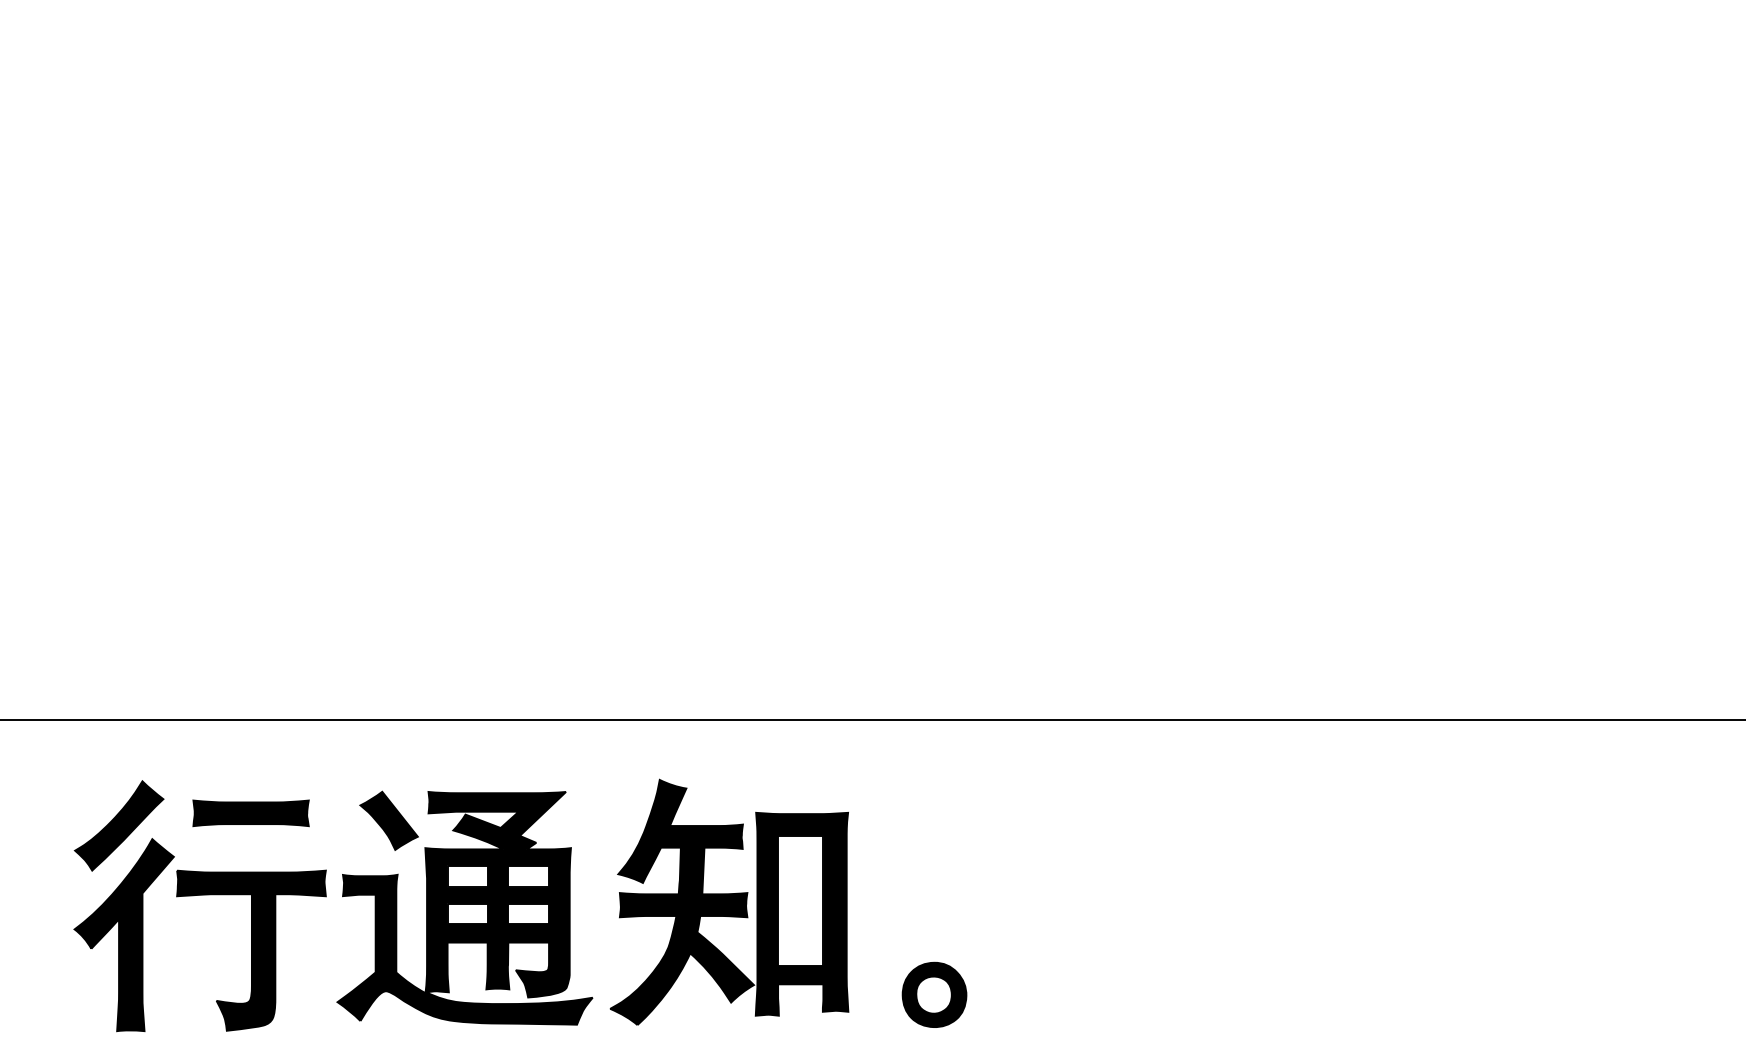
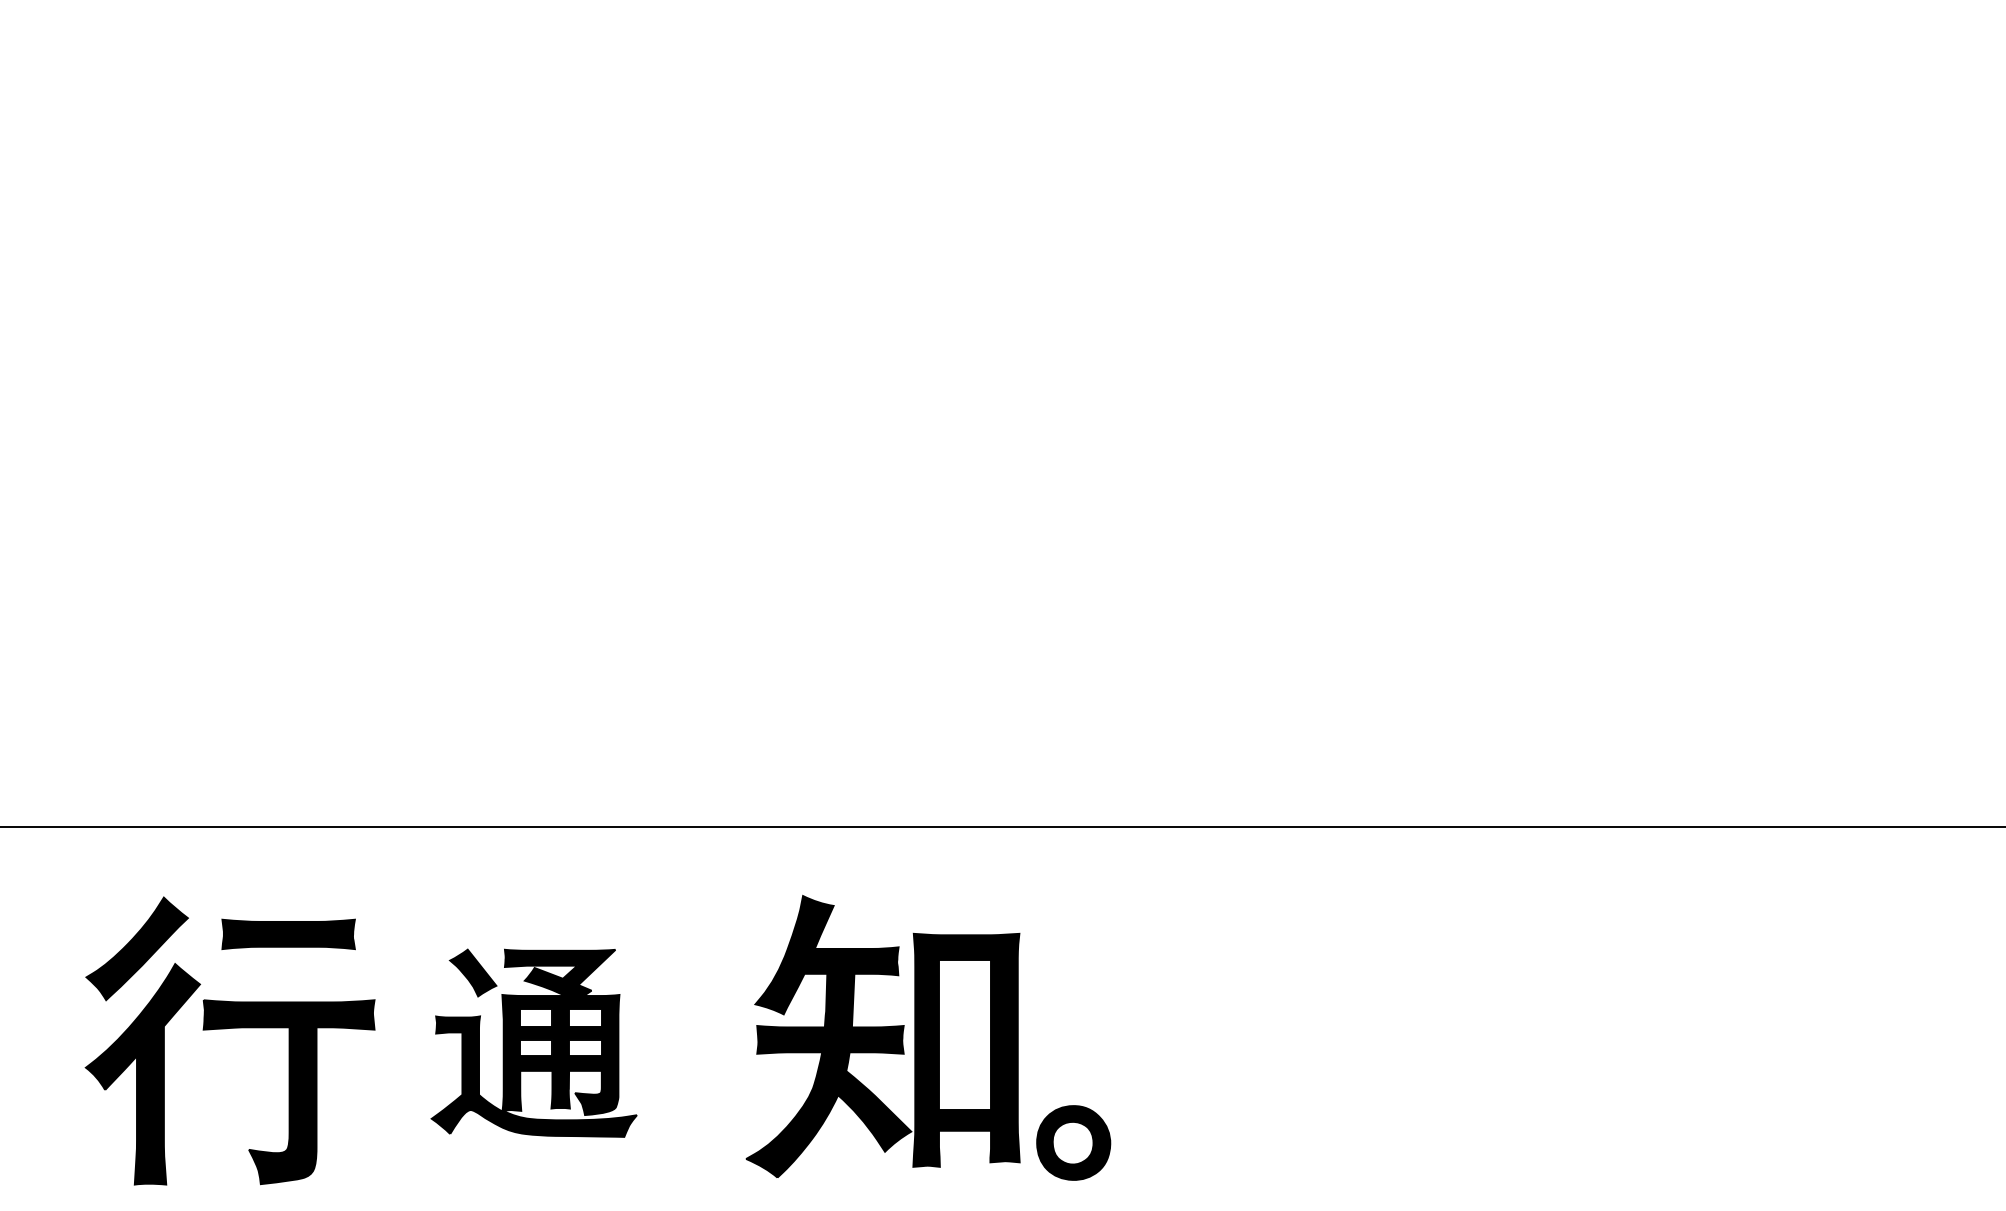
part: (728, 901) -> (882, 1035), moved
part: (464, 907) -> (533, 1042), size x0.7

